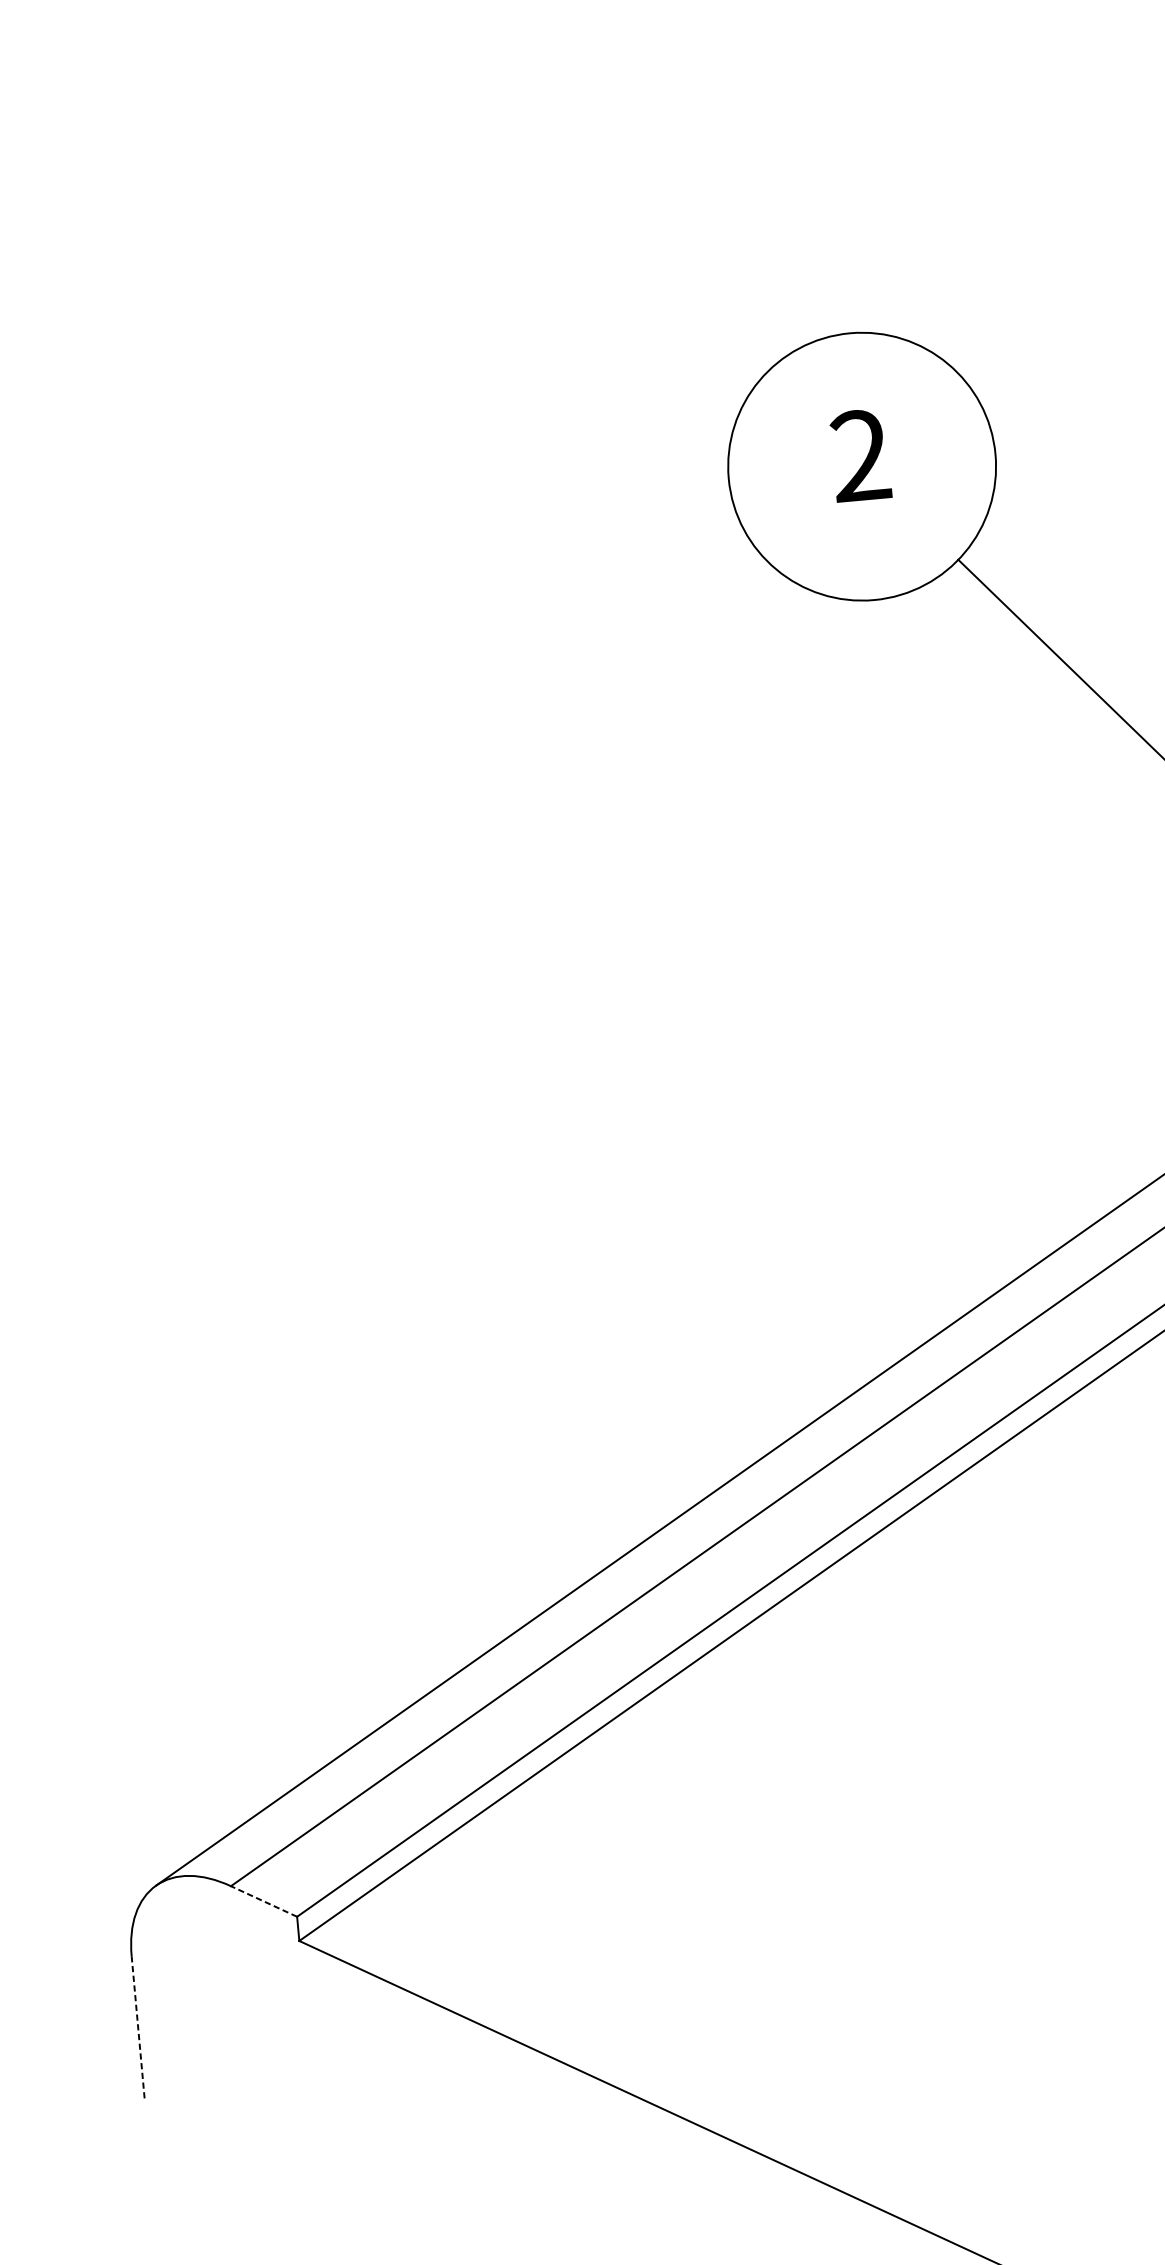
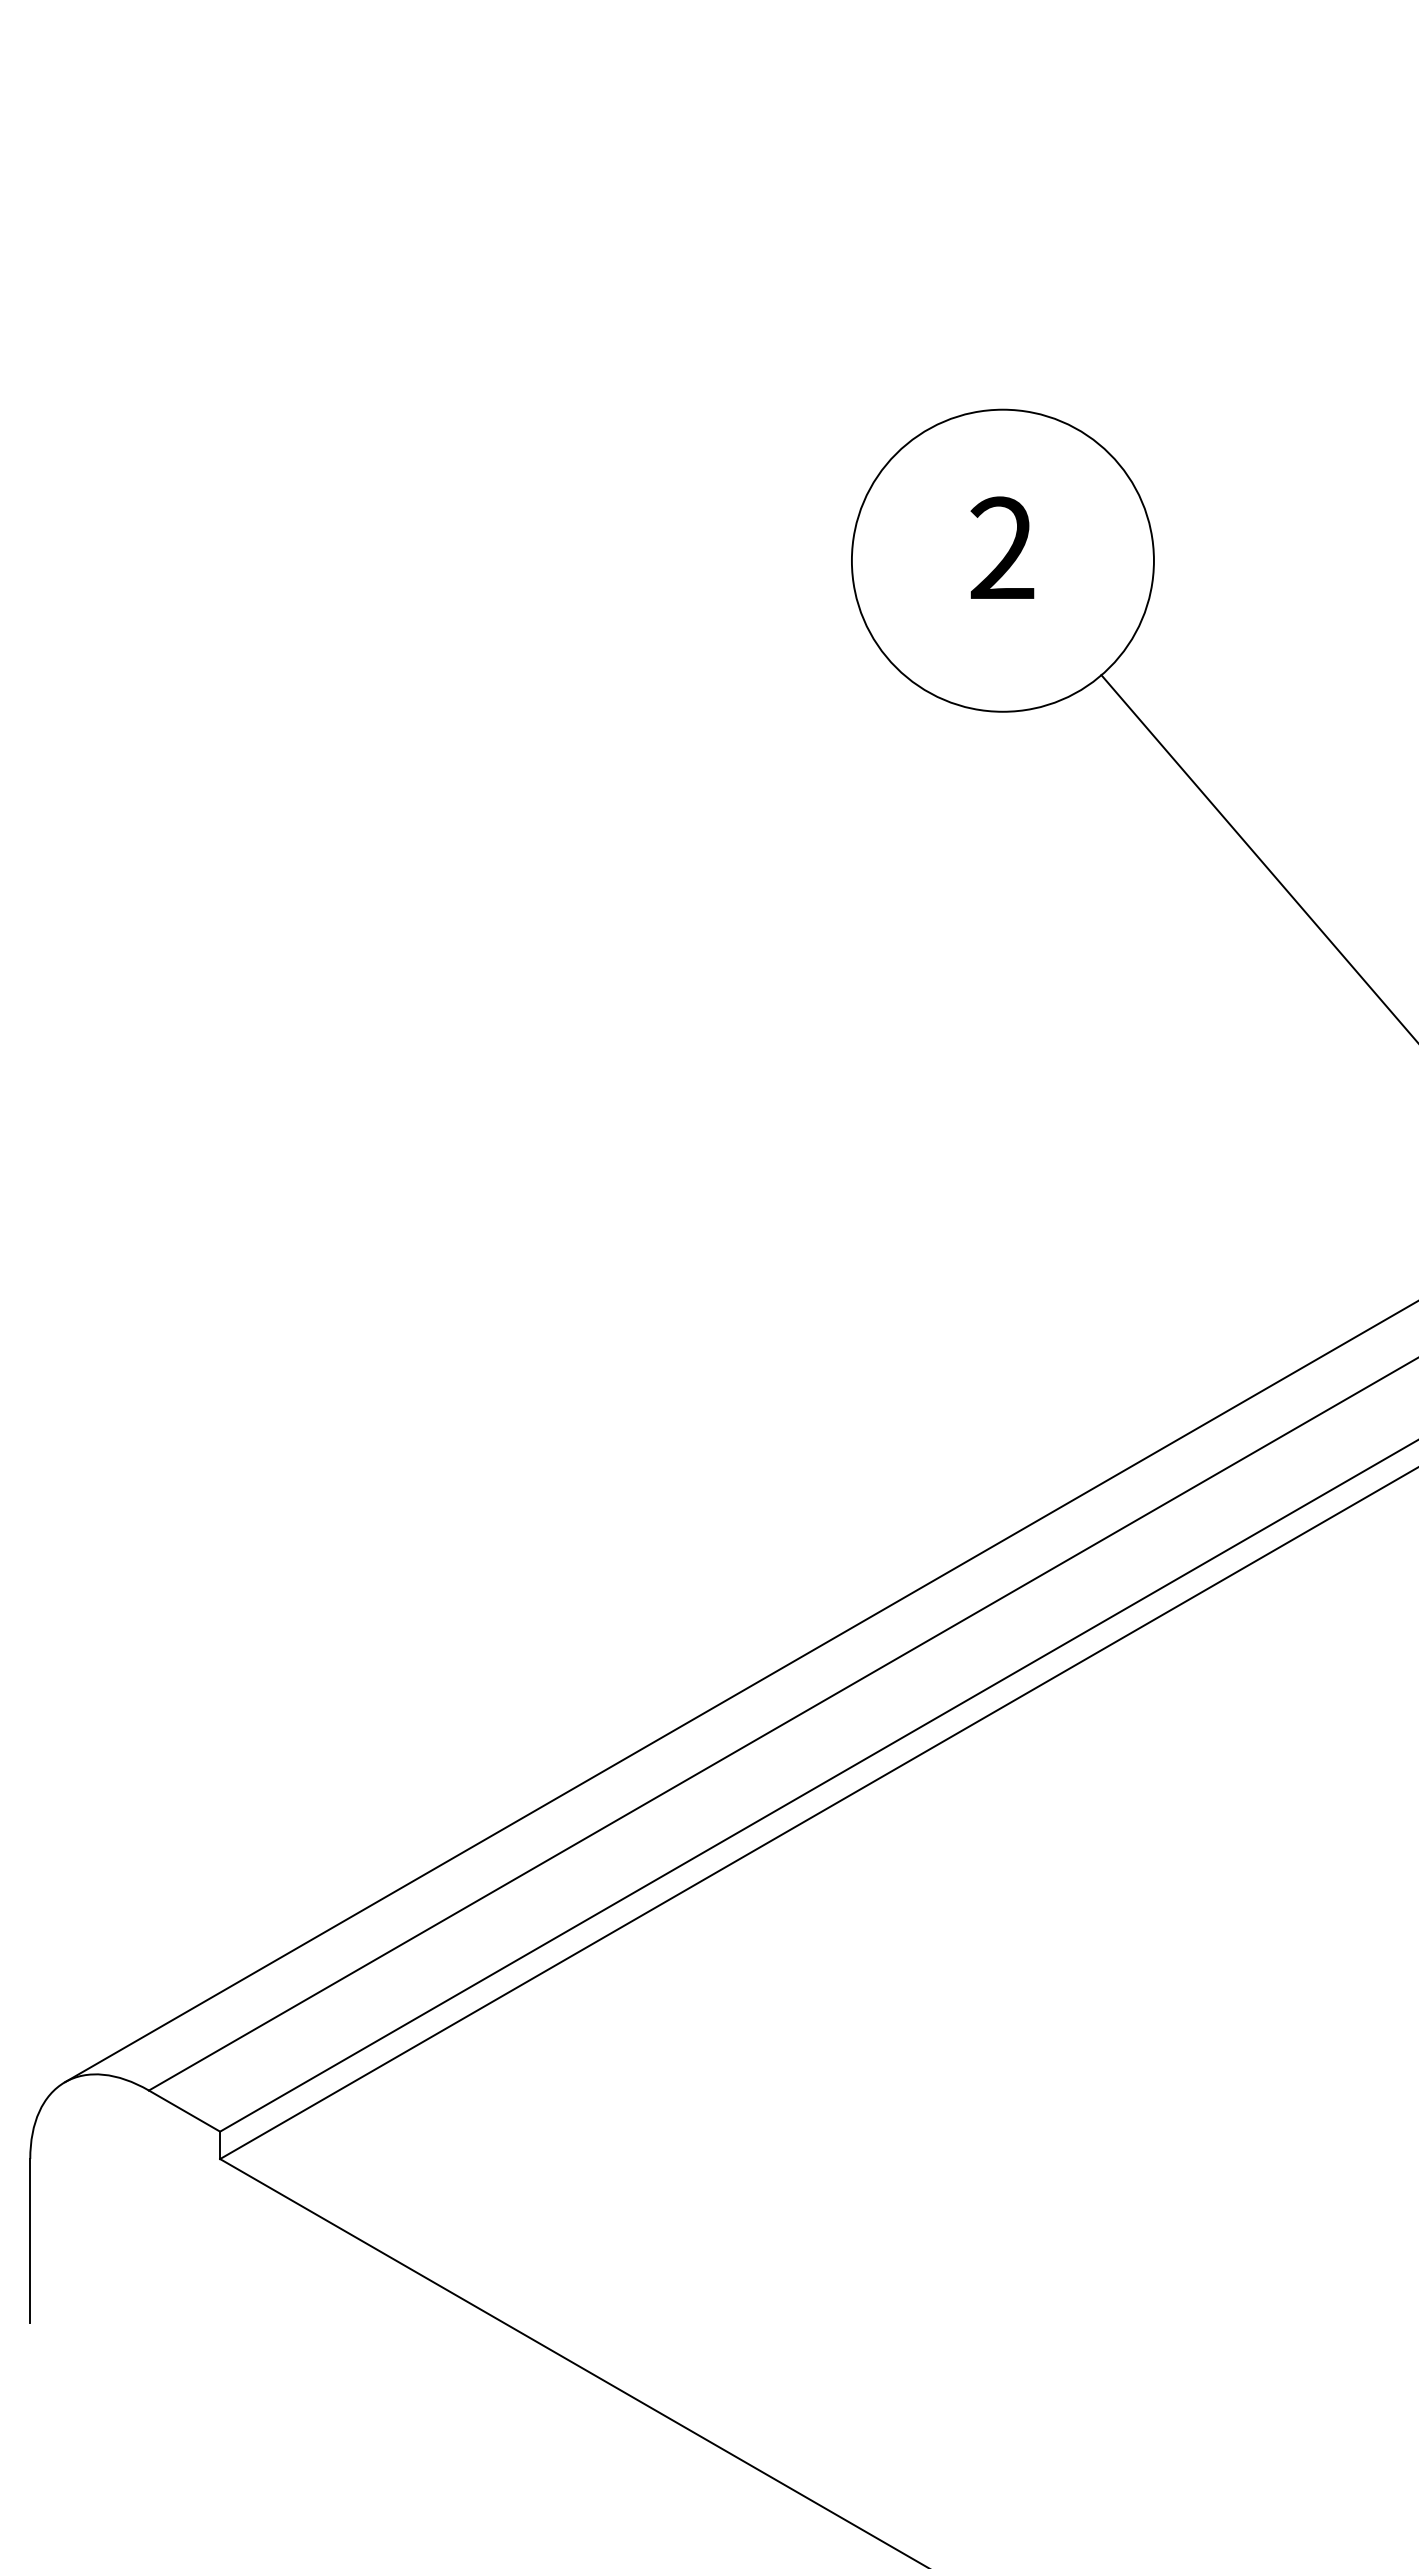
line: (263, 1900) -> (184, 2110), dashed -> solid
line: (138, 2029) -> (30, 2241), dashed -> solid

